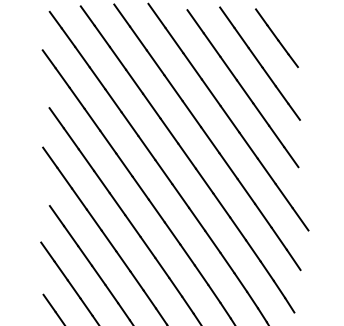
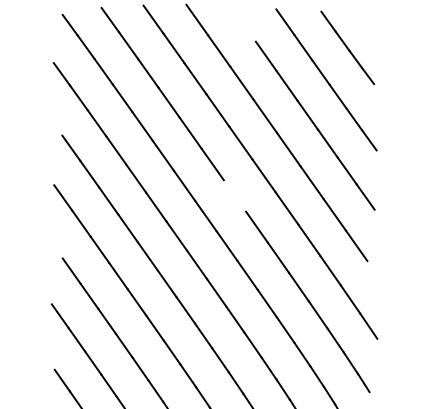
line: (195, 21) -> (245, 26), removed
line: (186, 155) -> (234, 195), removed
line: (300, 219) -> (377, 275), removed

